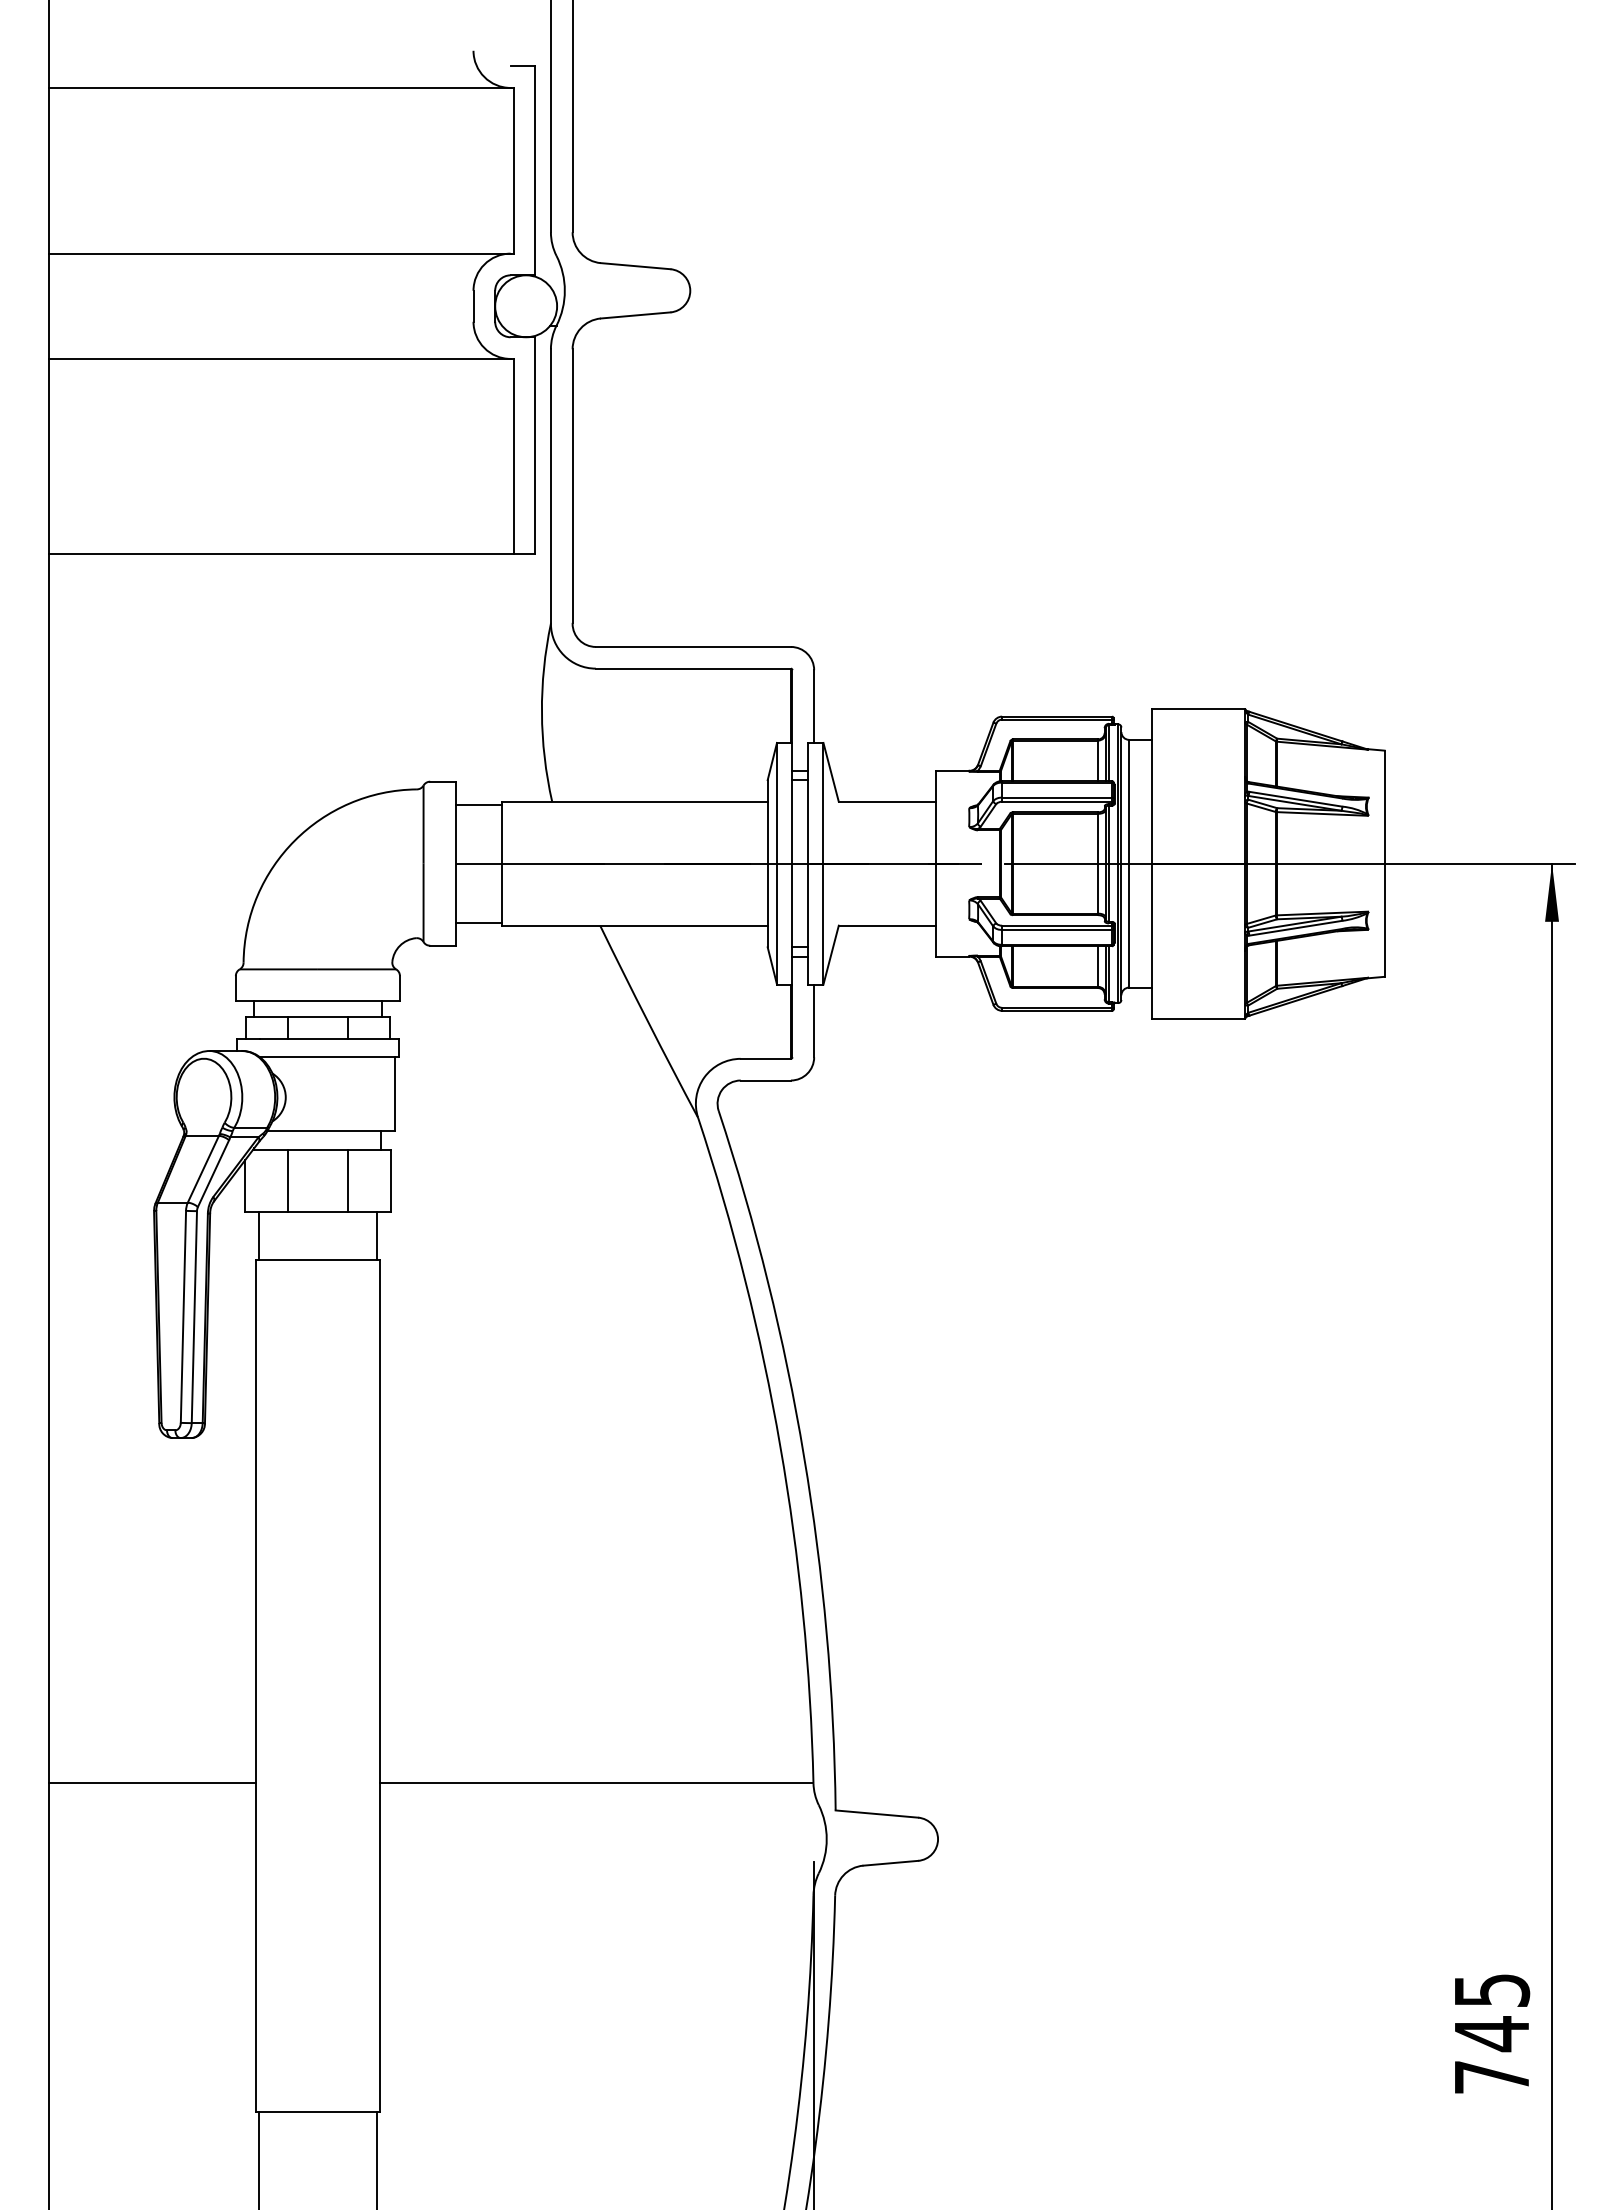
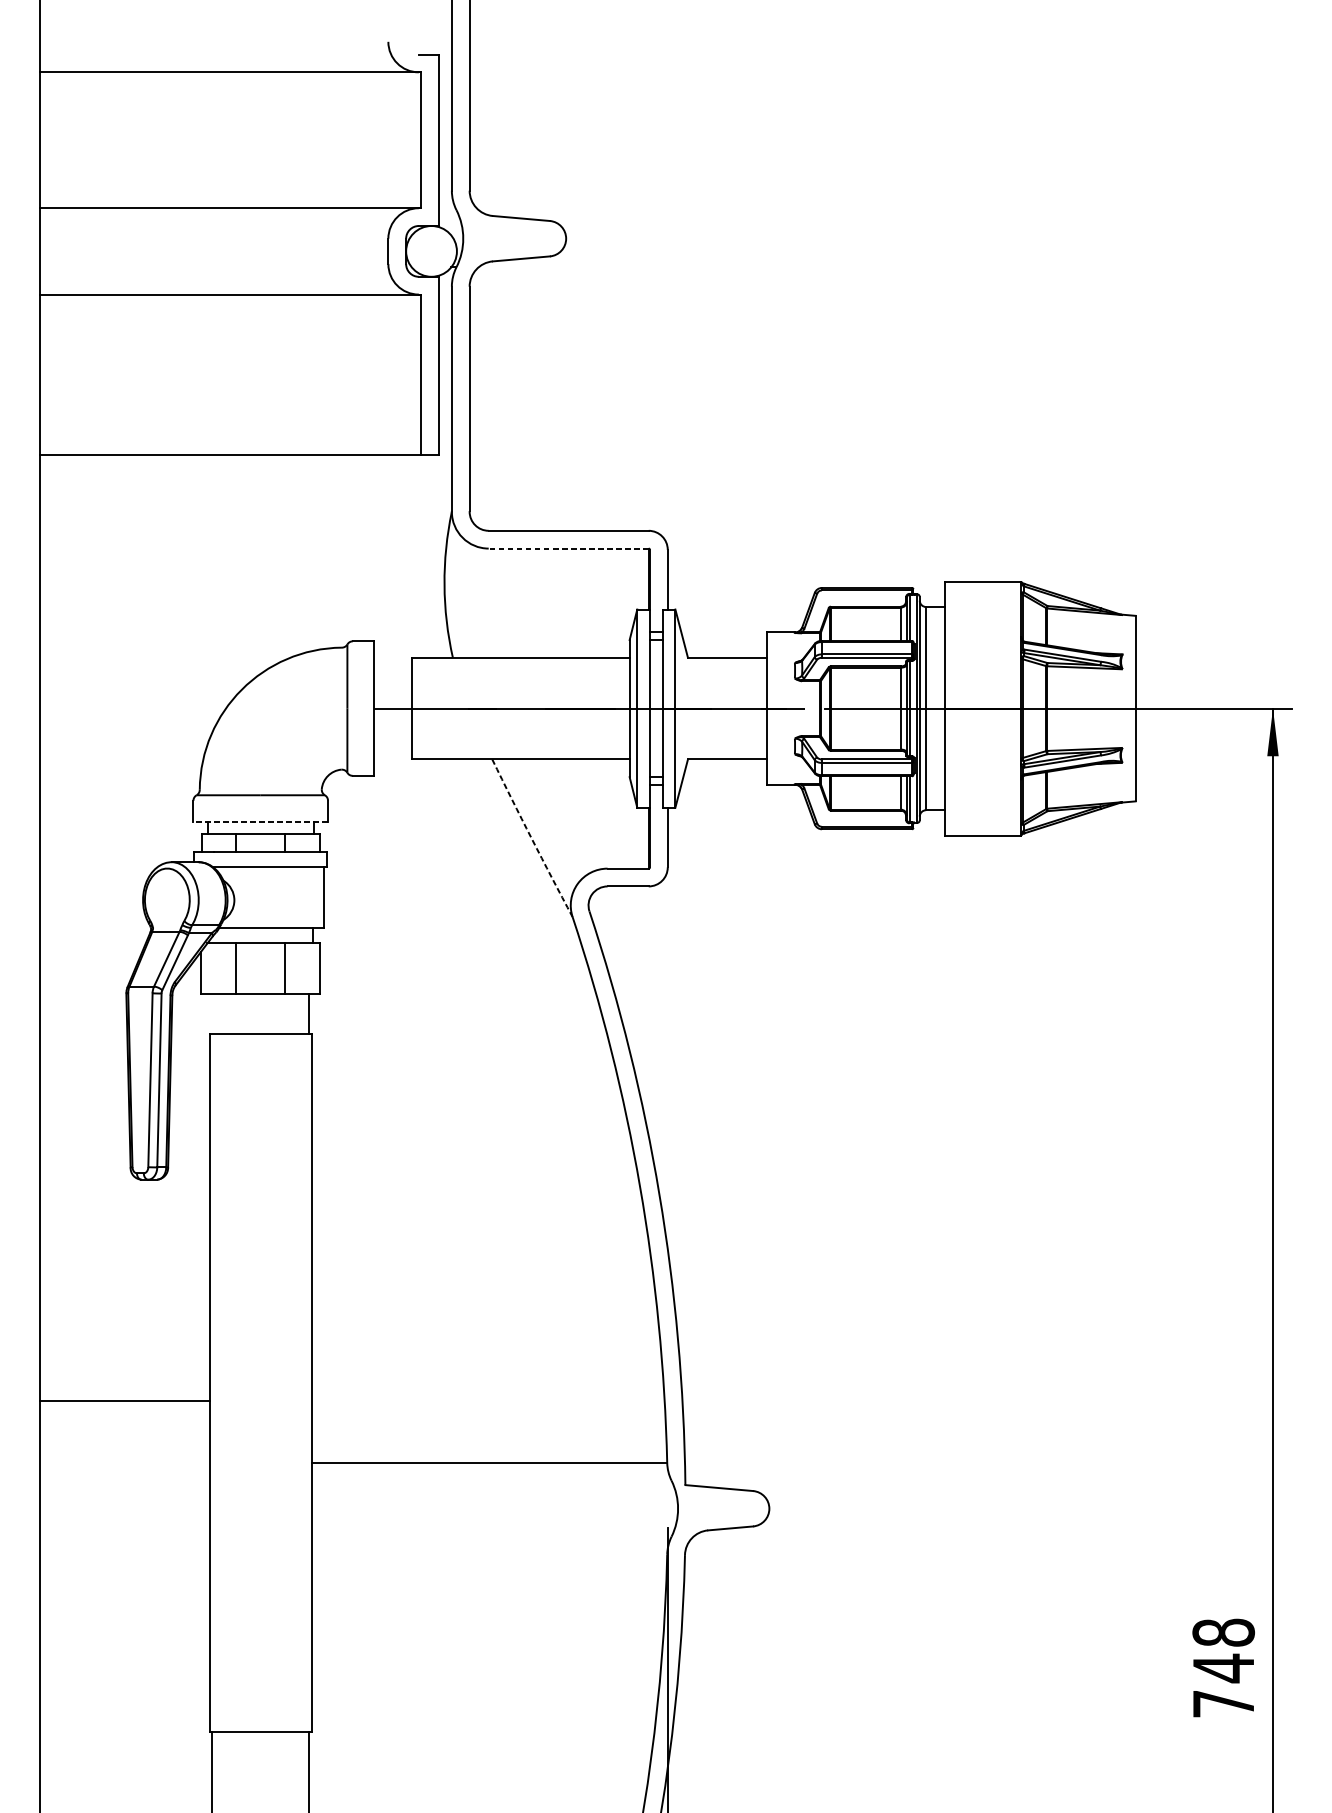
line: (693, 668) -> (568, 548), solid -> dashed
line: (478, 804) -> (392, 660), removed
line: (478, 922) -> (392, 756), removed
line: (317, 1001) -> (260, 821), solid -> dashed
arc: (648, 1022) -> (531, 838), solid -> dashed
line: (259, 1235) -> (212, 1013), removed
line: (151, 1783) -> (124, 1400), moved
text: (1491, 1990) -> (1223, 1632), 745 -> 748

